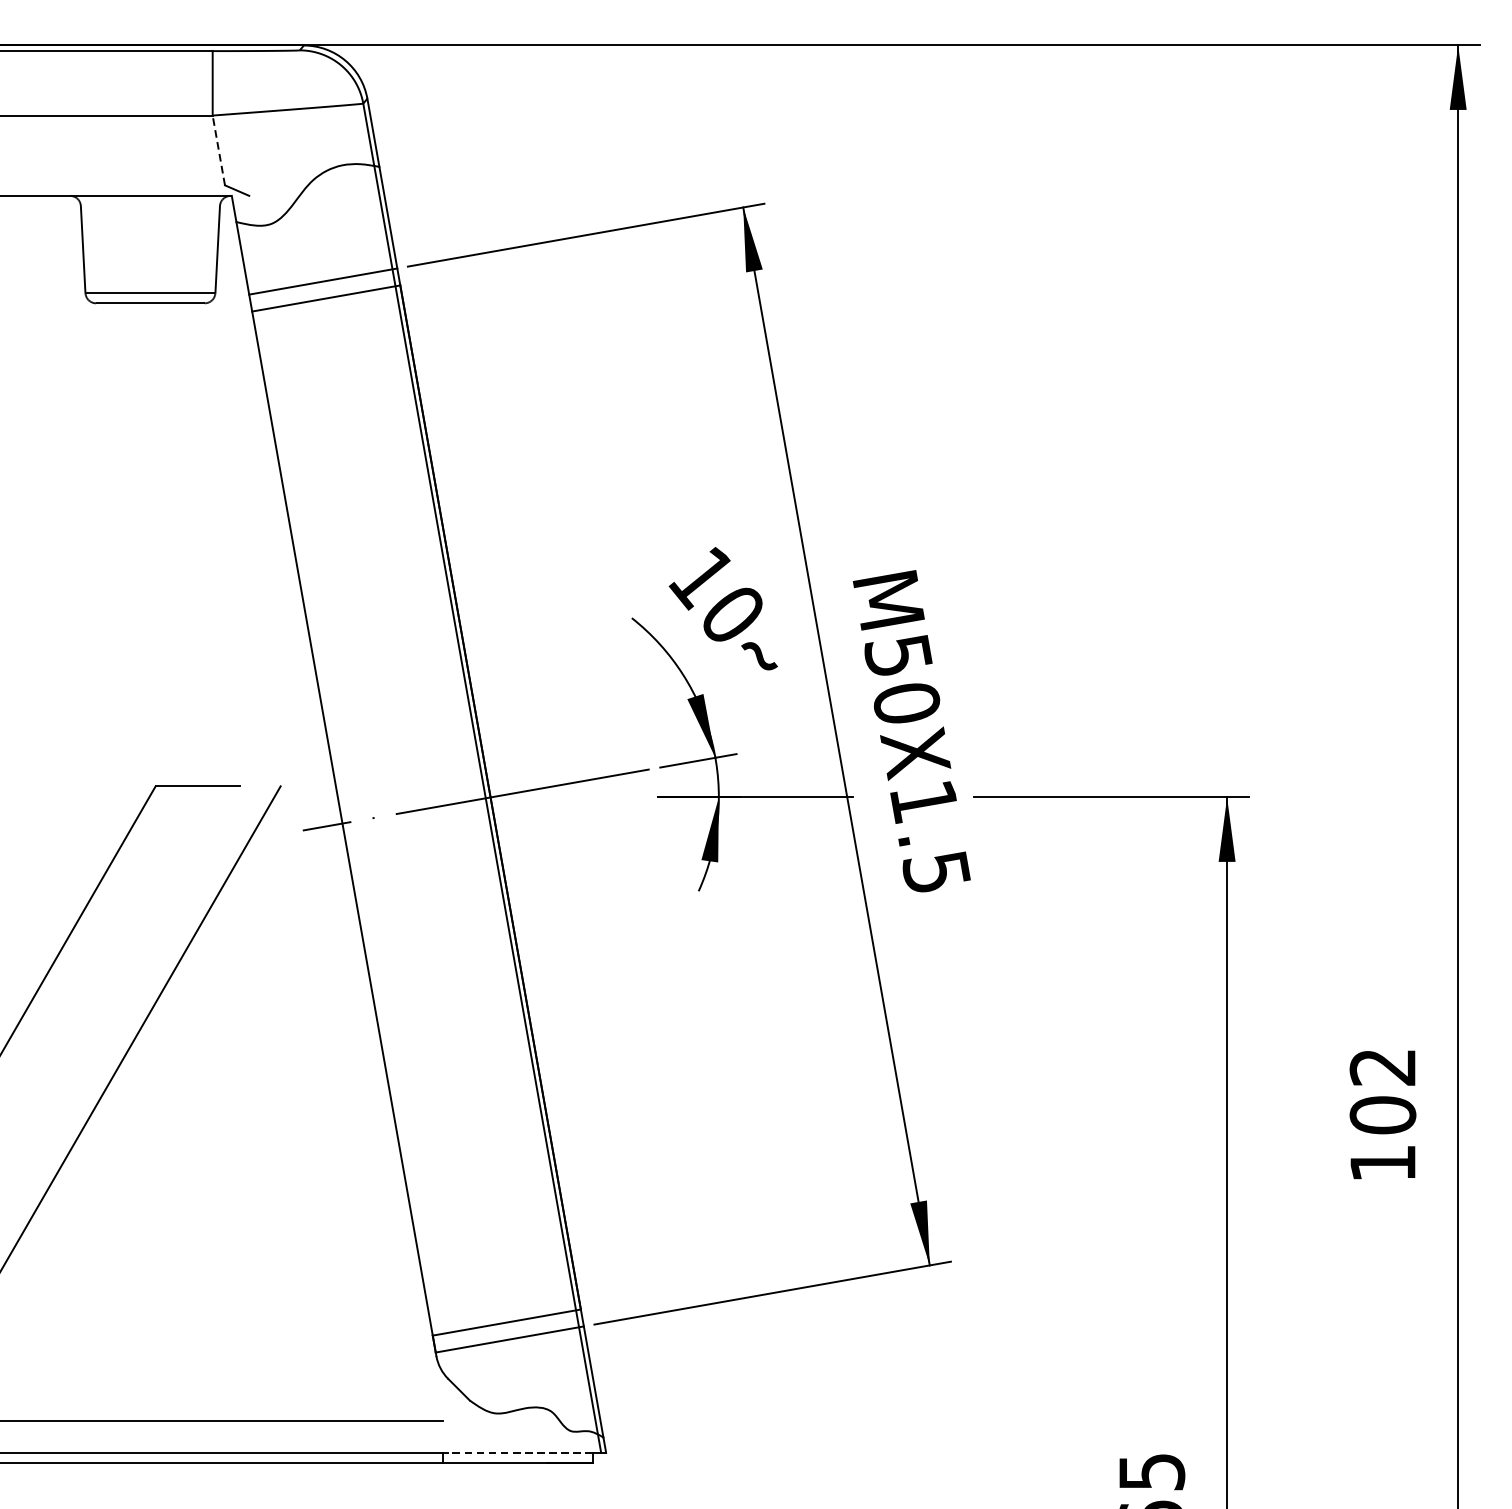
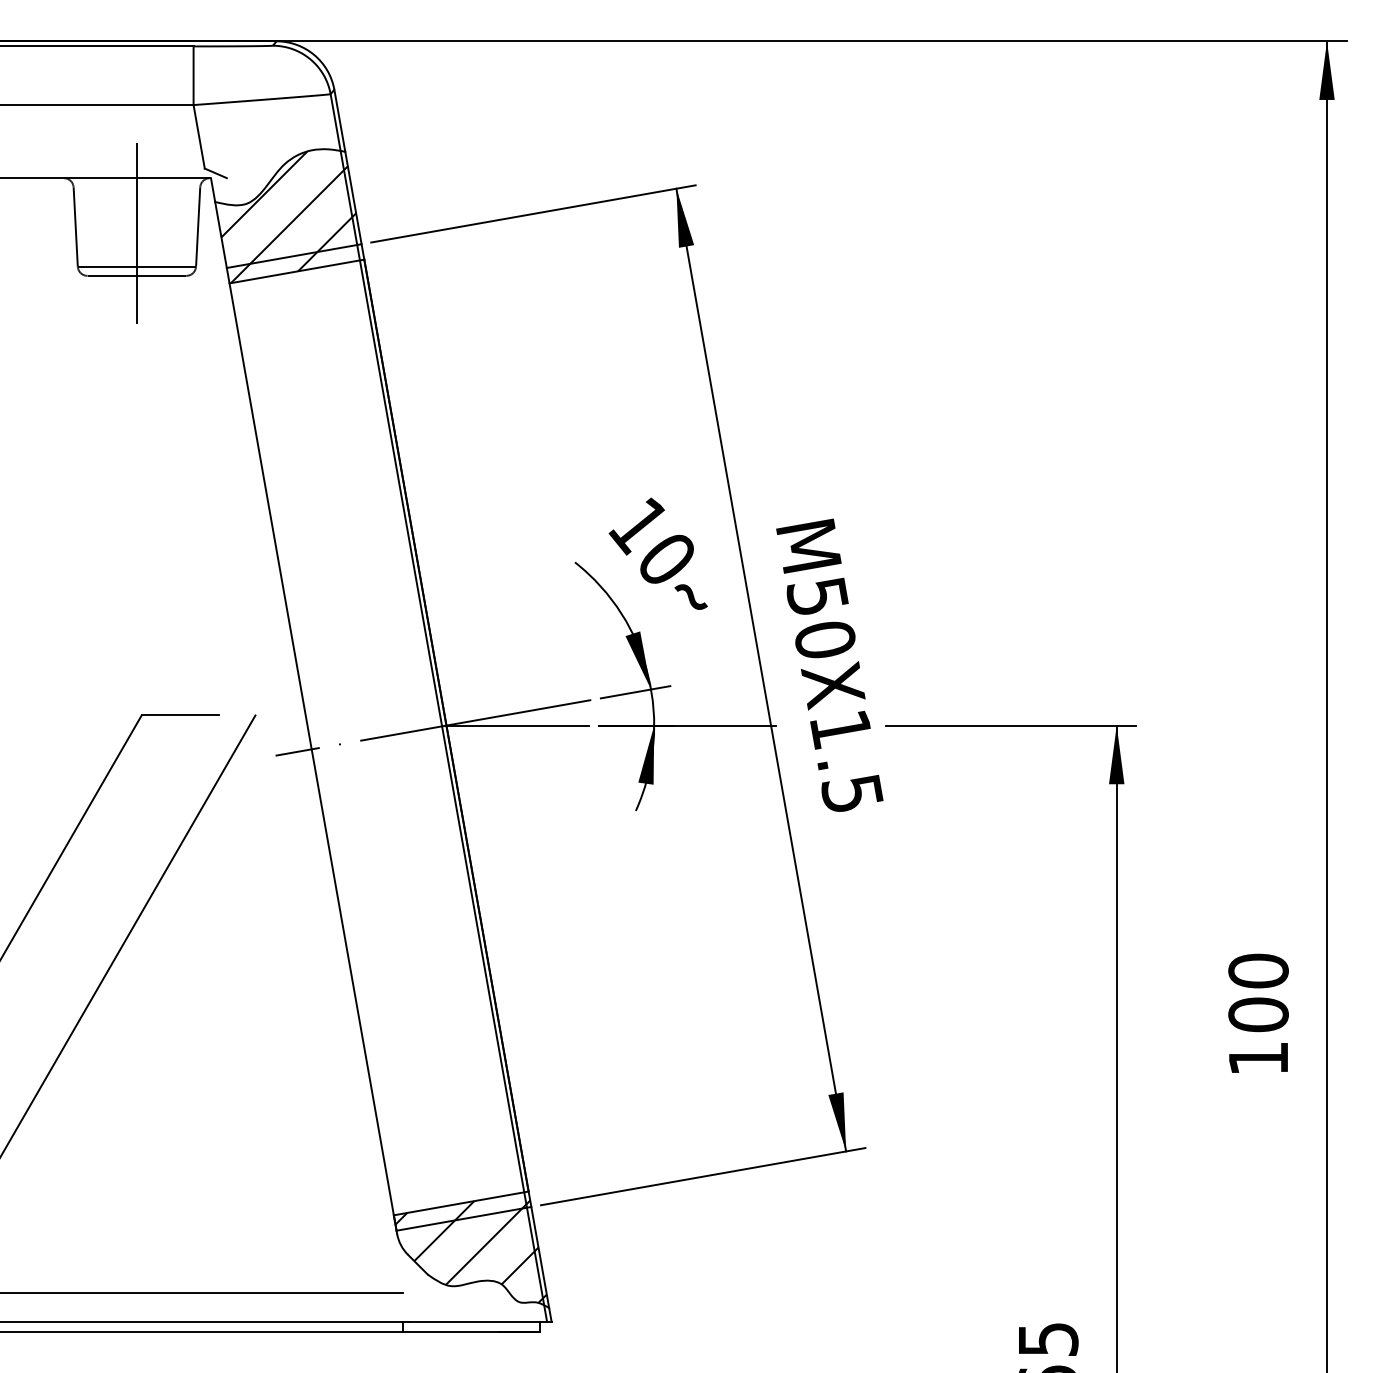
line: (219, 150) -> (199, 136), dashed -> solid
hatch: (316, 239) -> (288, 217), added
line: (149, 256) -> (136, 233), added
line: (568, 797) -> (517, 725), added
text: (1382, 1066) -> (1258, 970), 102 -> 100
hatch: (516, 1375) -> (470, 1251), added
line: (520, 1452) -> (473, 1321), dashed -> solid

